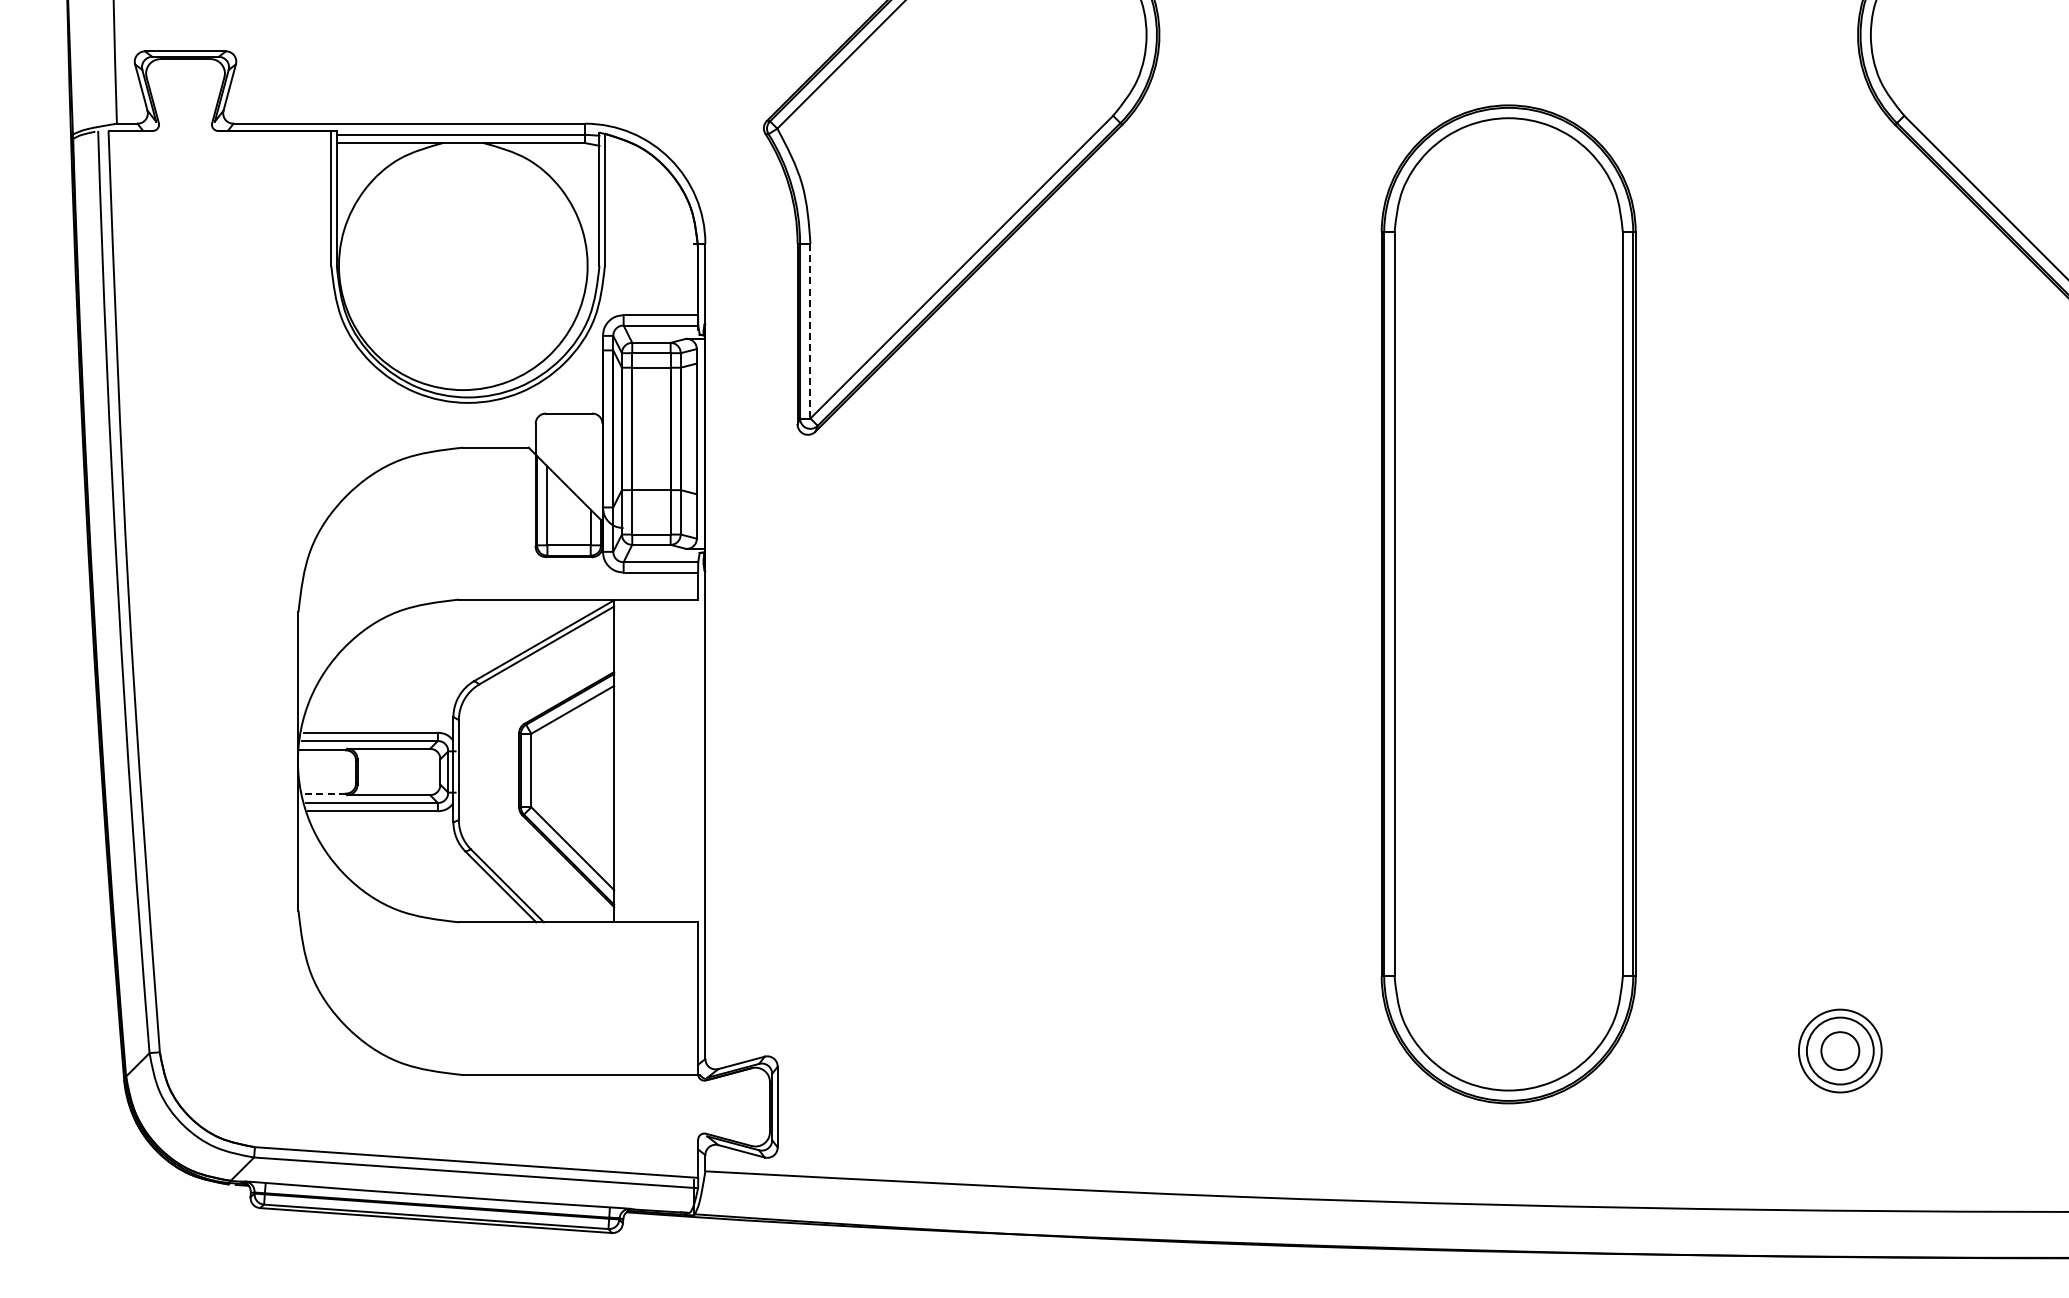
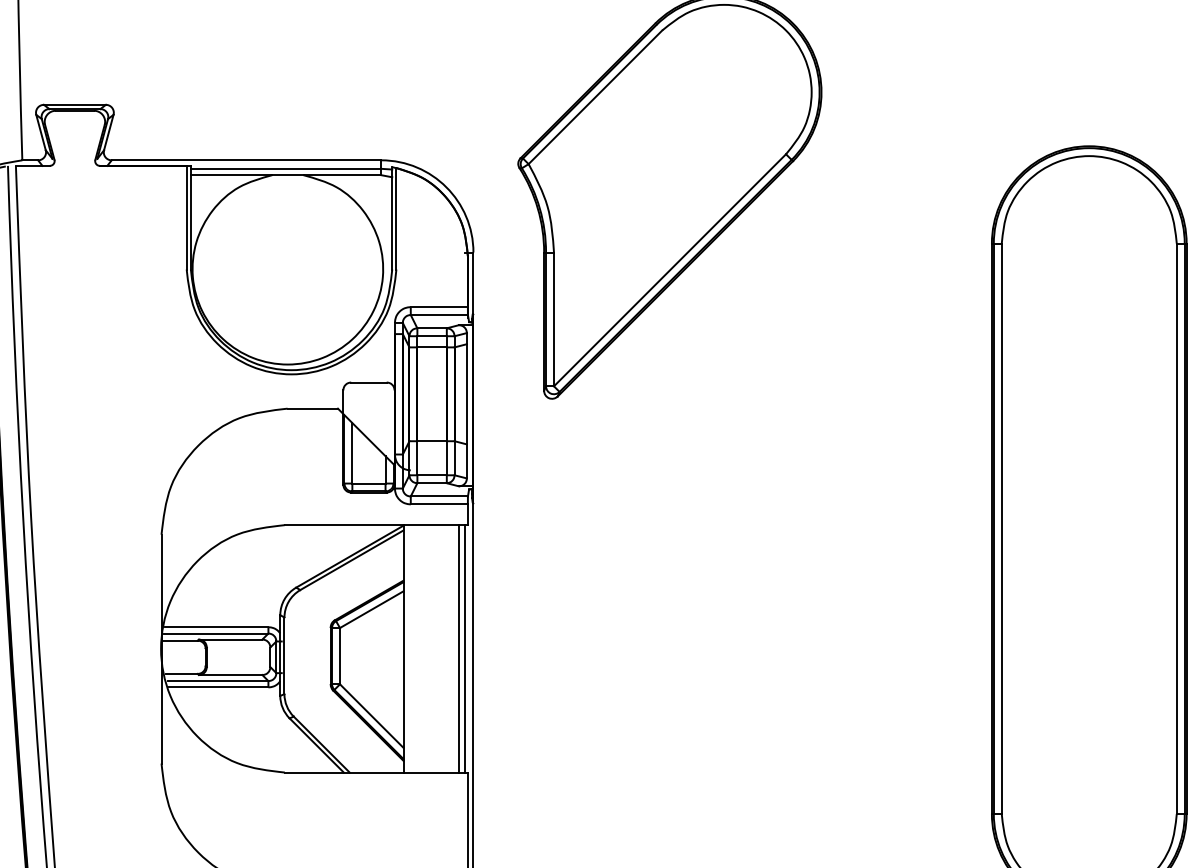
line: (810, 331) -> (554, 319), dashed -> solid
line: (685, 760) -> (458, 648), added
line: (694, 760) -> (465, 648), added
line: (325, 793) -> (182, 673), dashed -> solid

